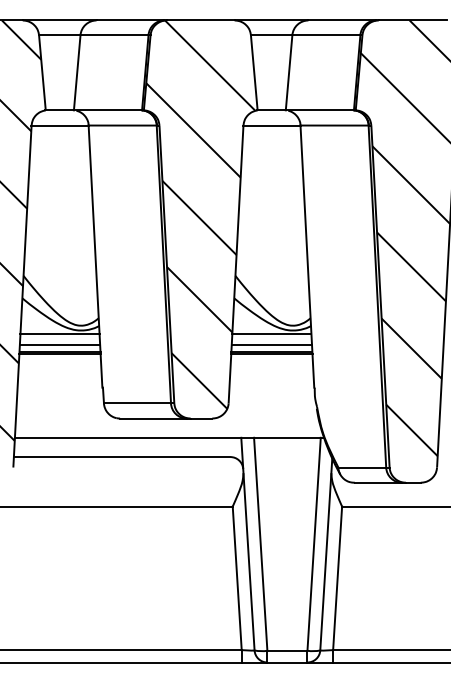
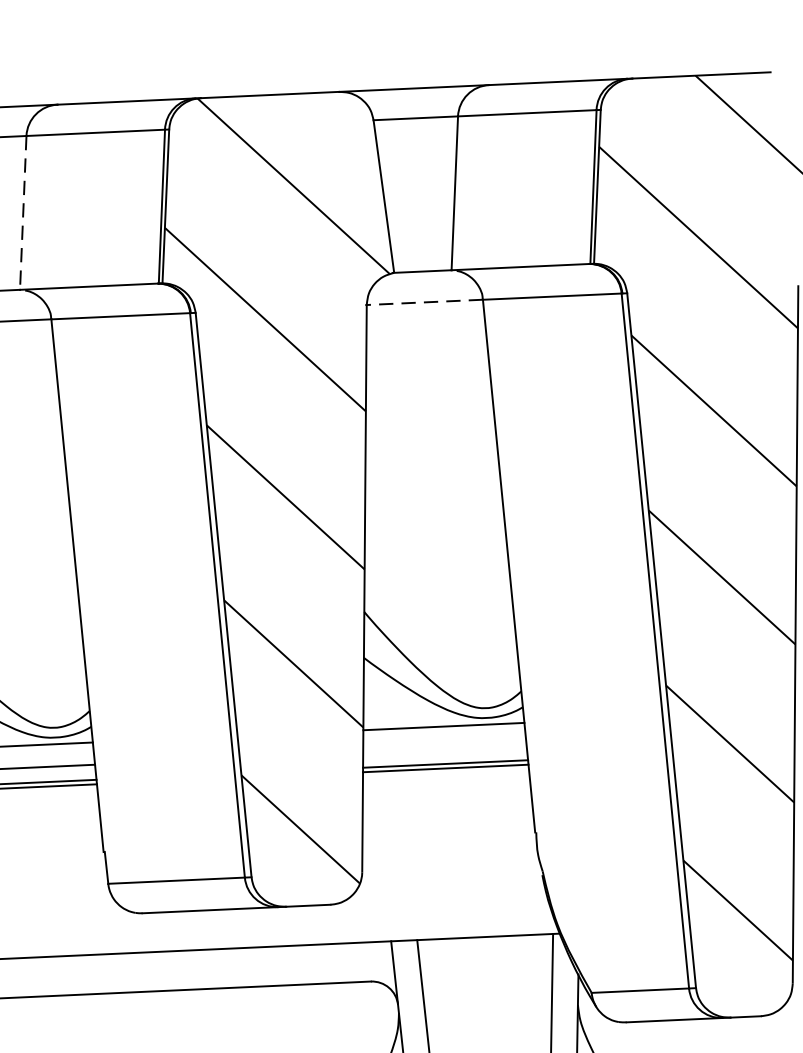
line: (77, 72) -> (23, 212), solid -> dashed
line: (271, 125) -> (423, 302), solid -> dashed
line: (271, 344) -> (444, 748), removed

